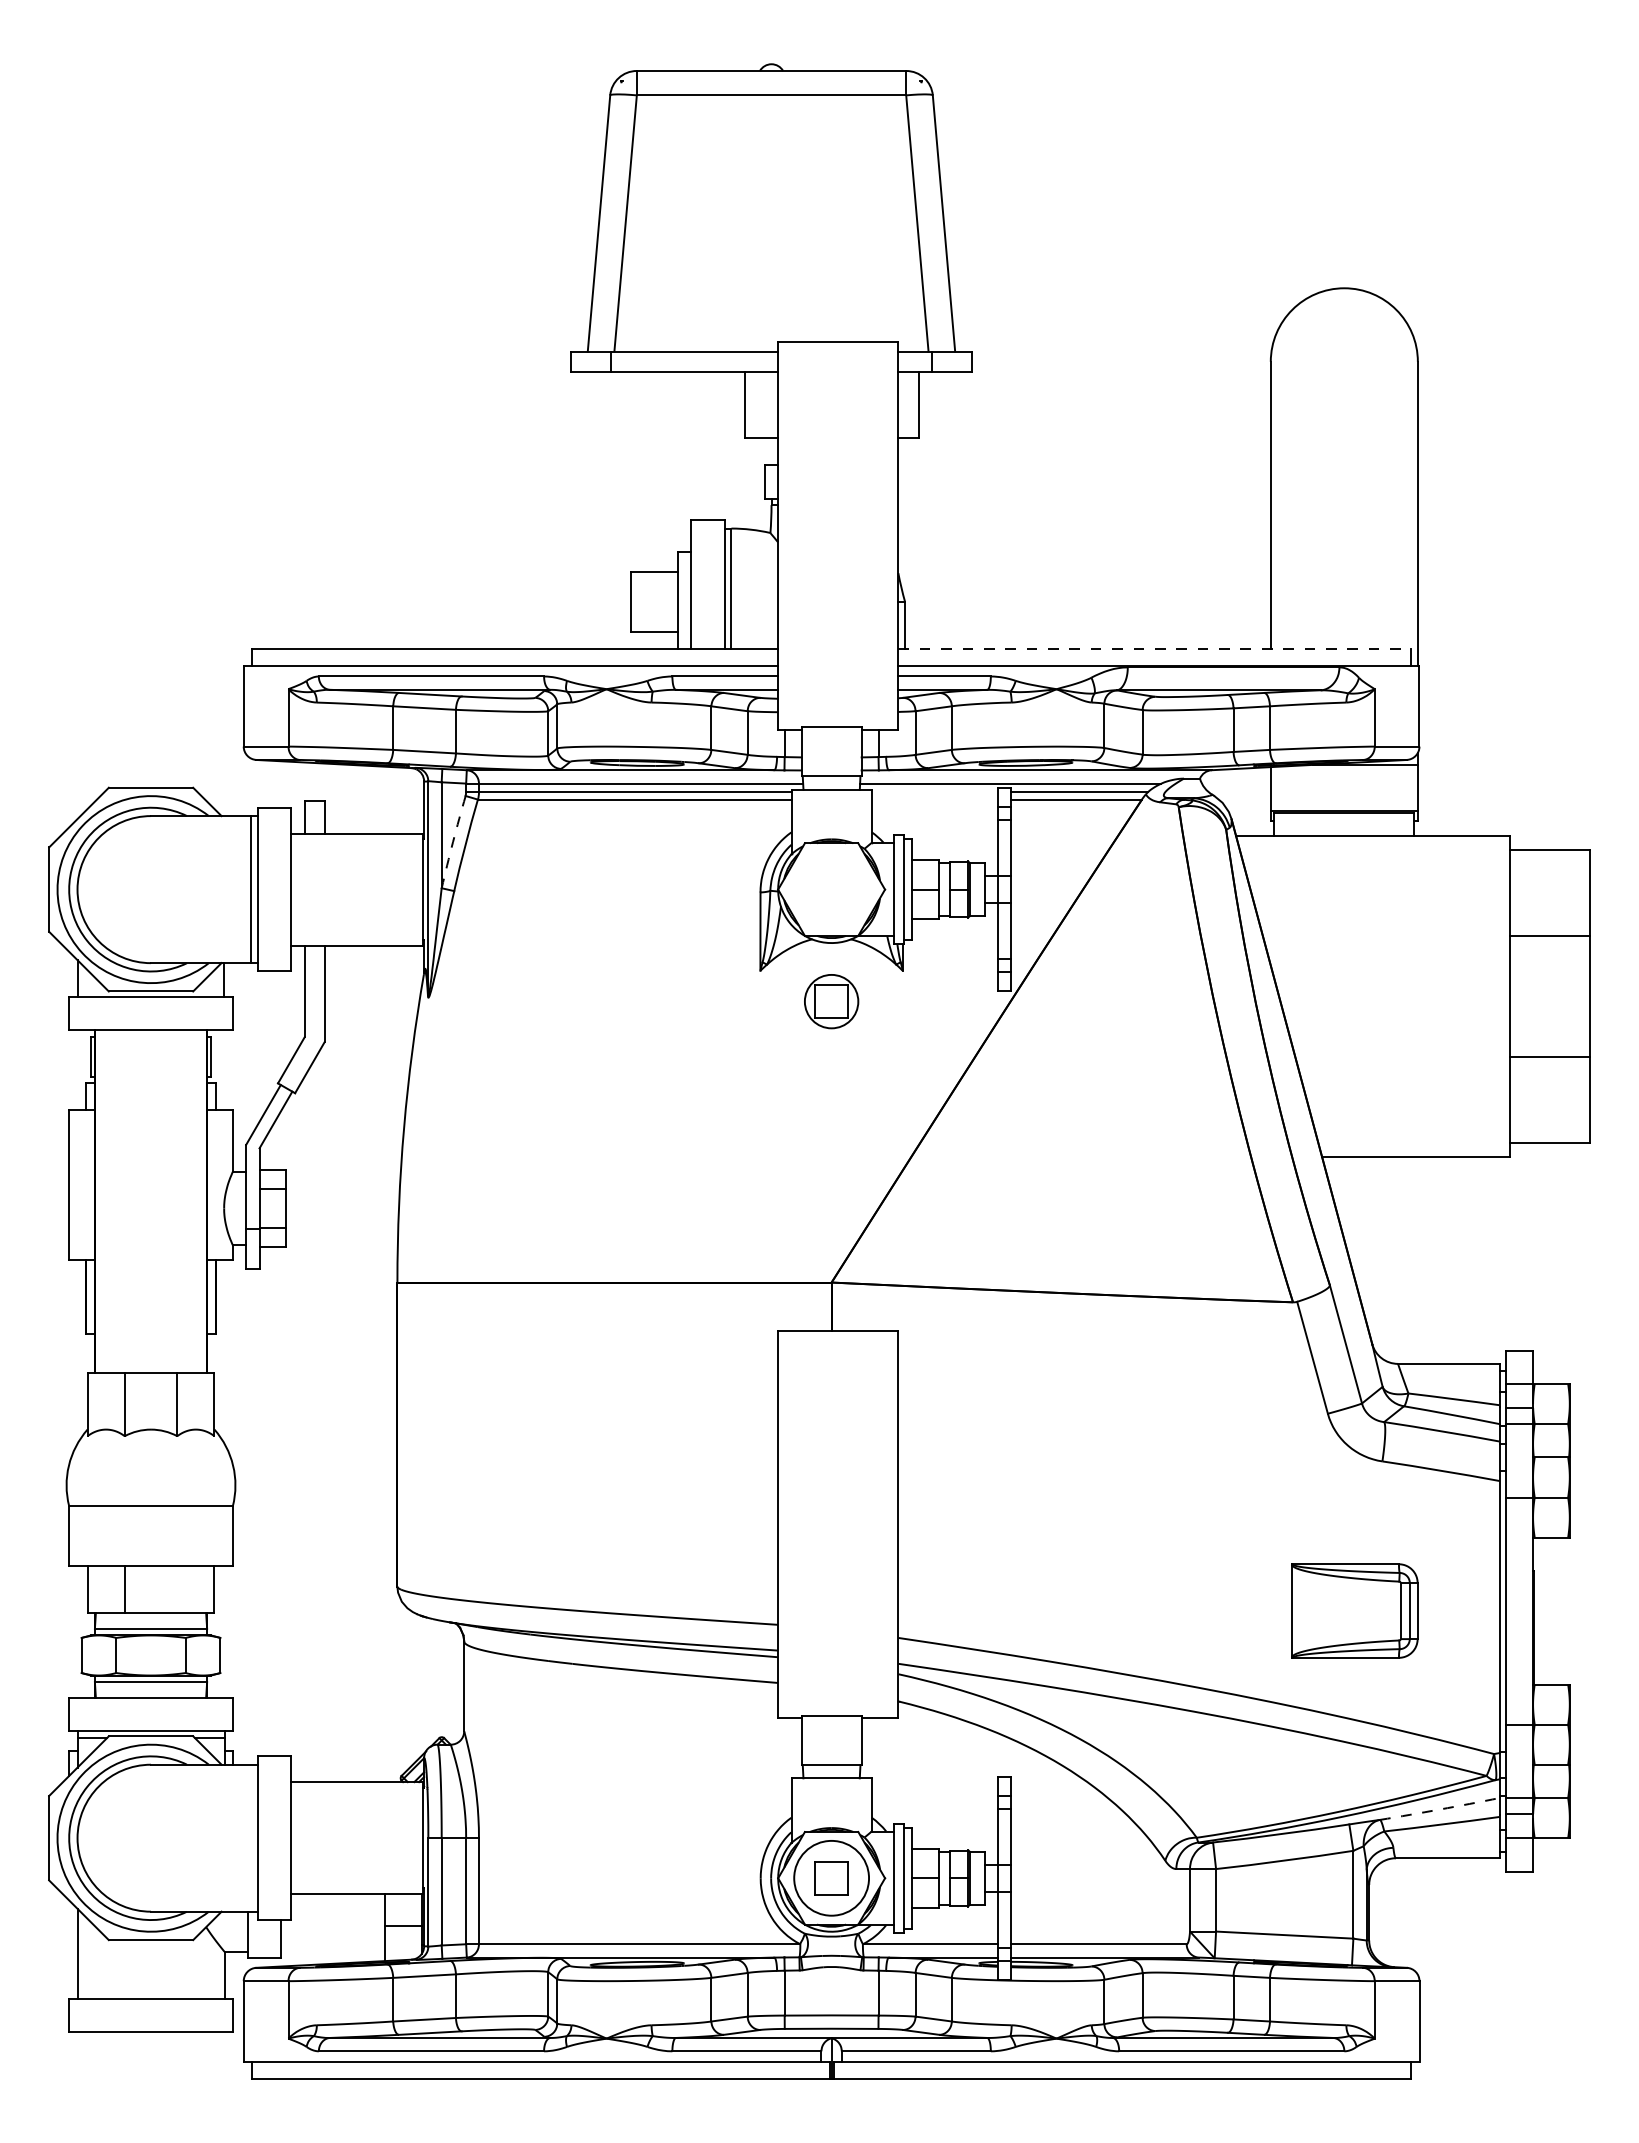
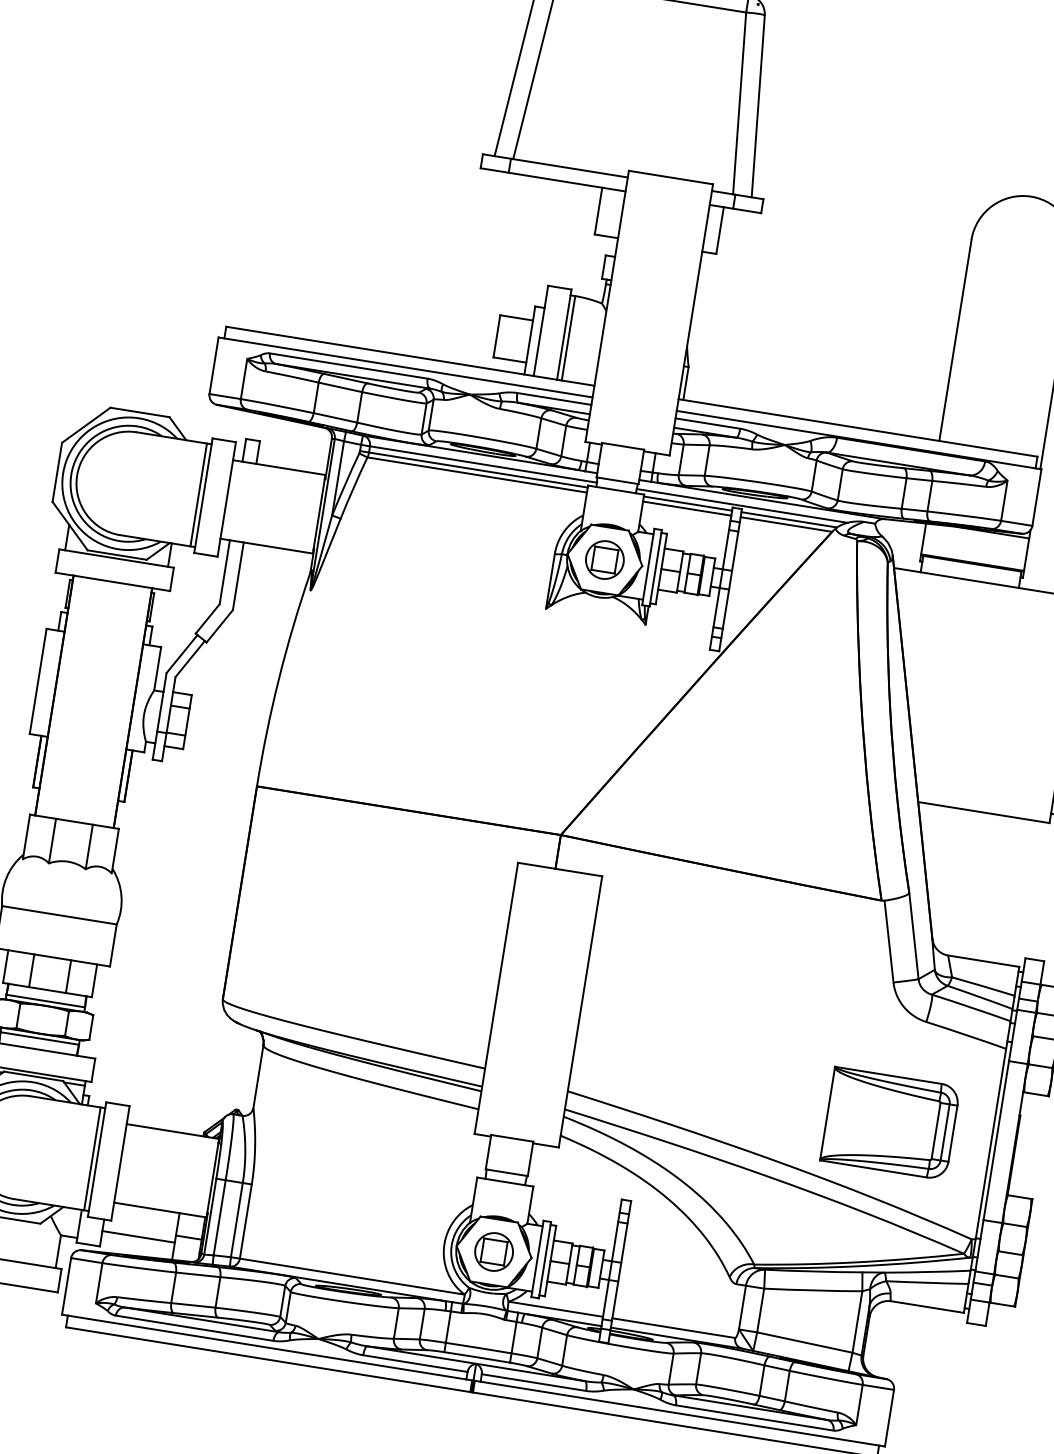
line: (1155, 649) -> (858, 428), dashed -> solid
line: (934, 792) -> (687, 503), added
line: (934, 799) -> (687, 508), added
arc: (453, 842) -> (345, 484), dashed -> solid
part: (831, 1001) -> (604, 559), moved
line: (177, 1589) -> (68, 976), added
part: (1354, 1610) -> (890, 1123), size x1.43
arc: (1439, 1809) -> (927, 1272), dashed -> solid
line: (251, 1837) -> (92, 1158), added
circle: (831, 1878) -> (493, 1252), size x0.71
line: (332, 1936) -> (138, 1236), added

